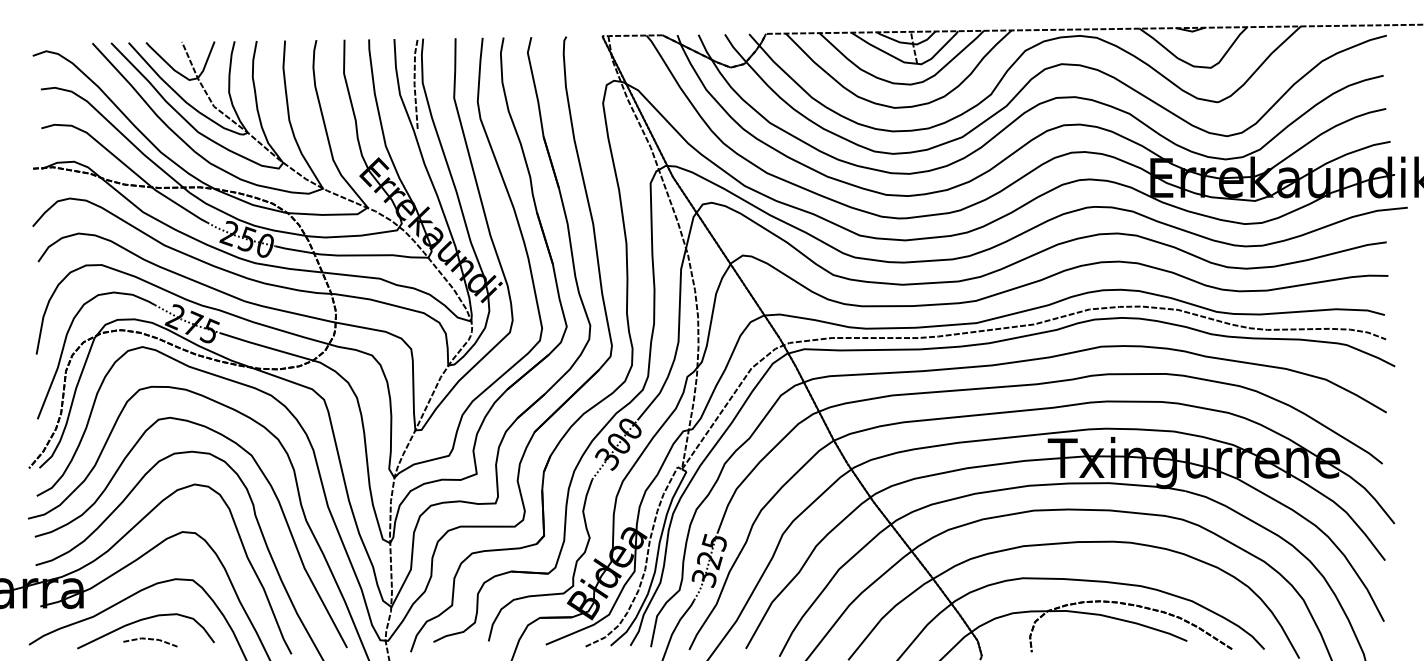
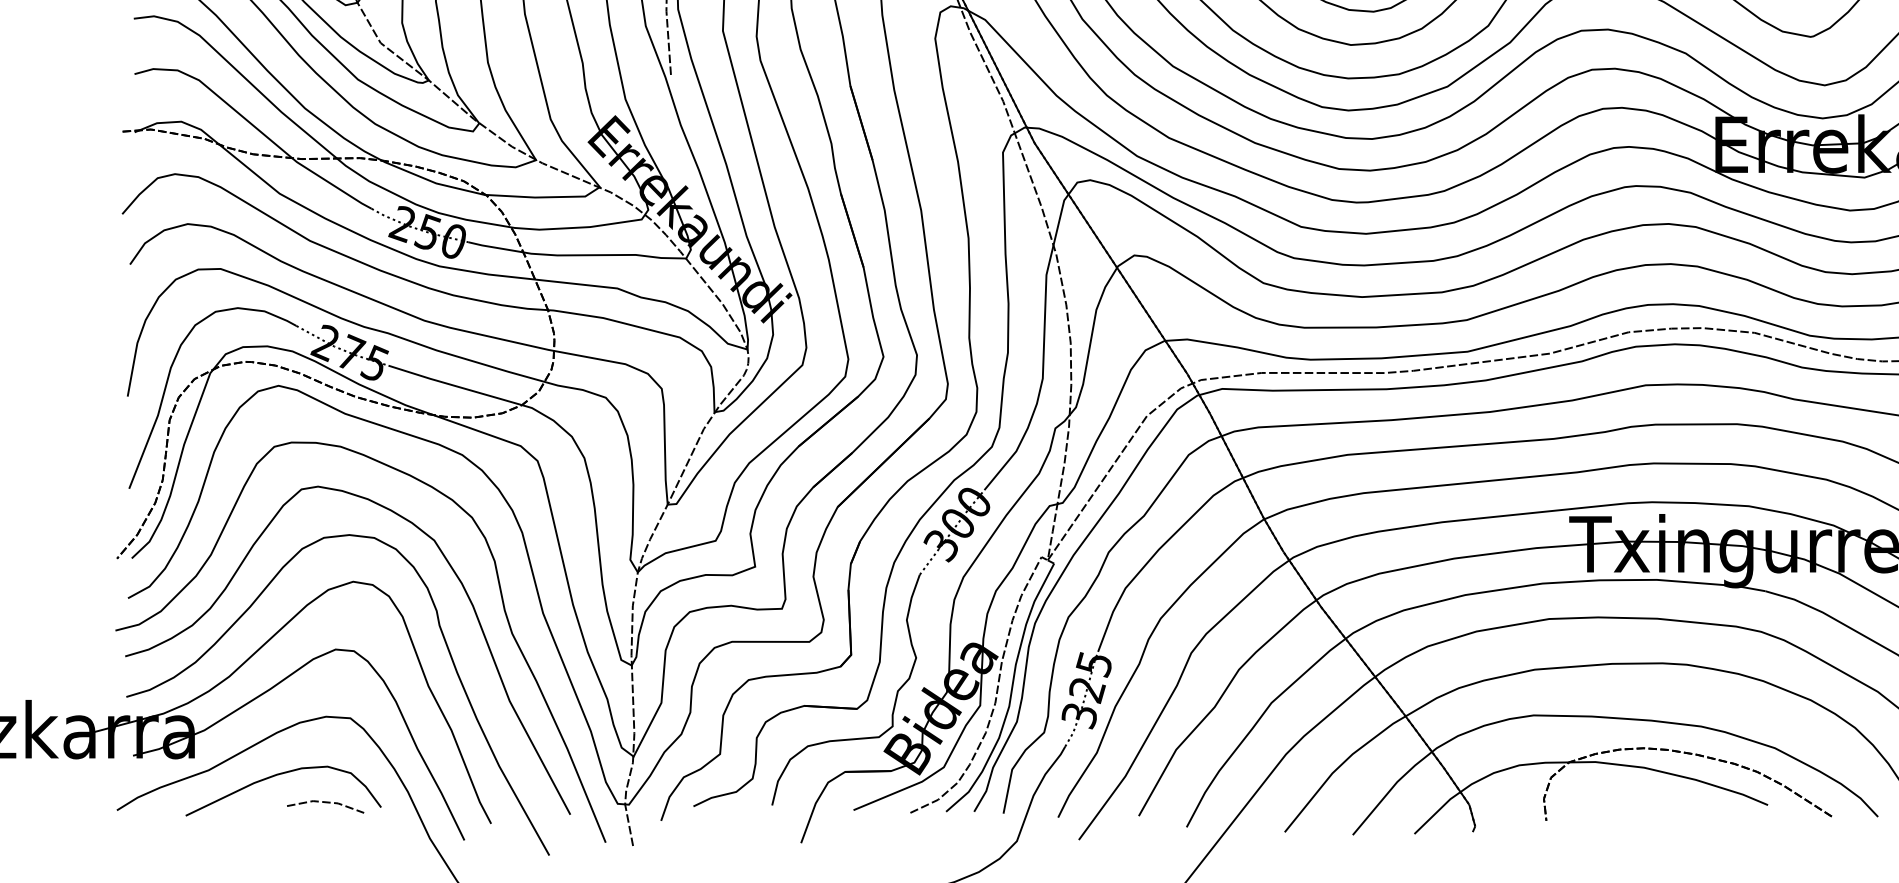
line: (150, 640) -> (325, 804), moved

